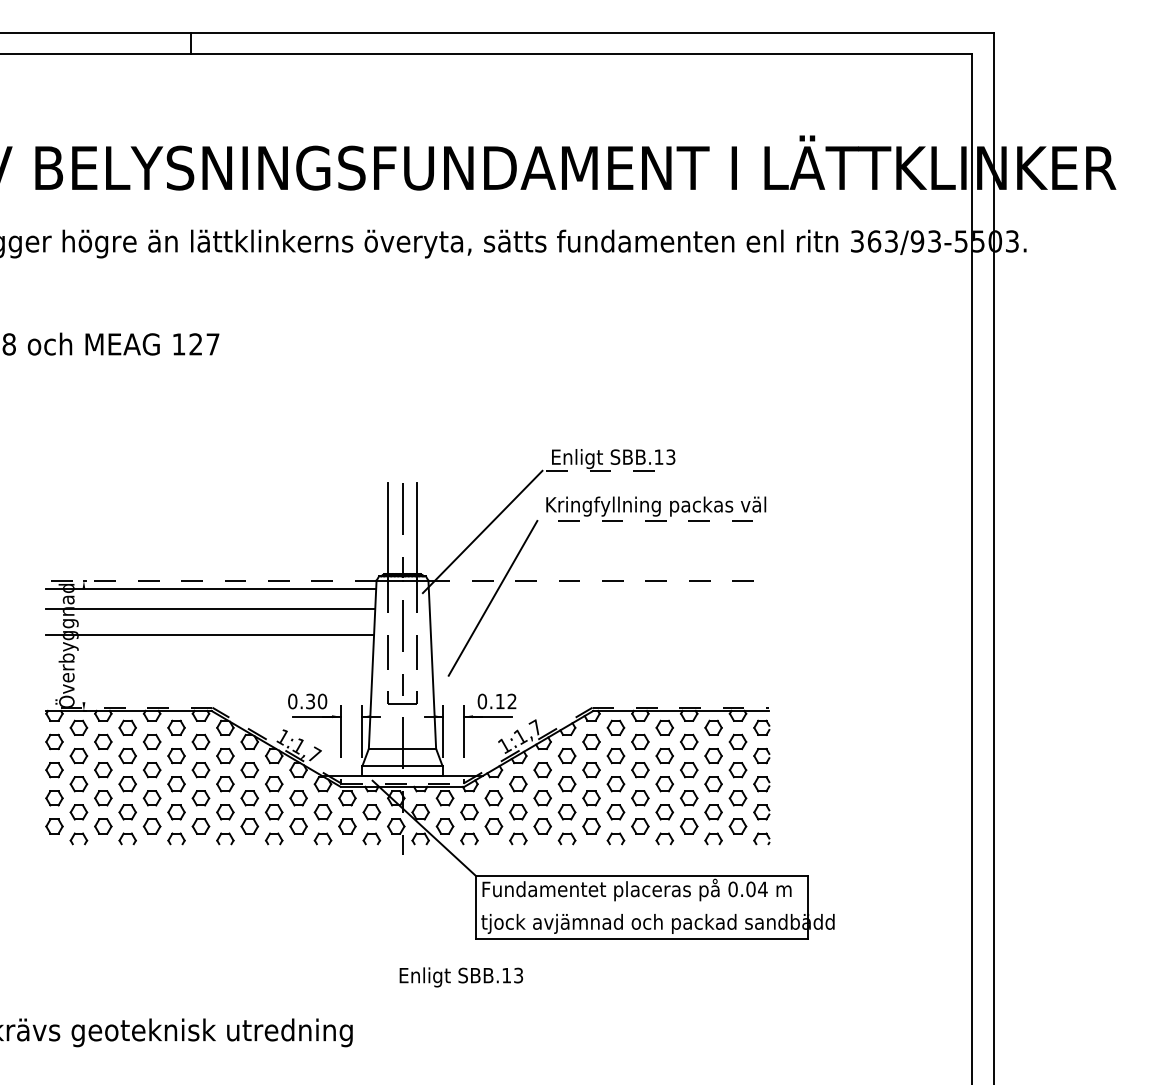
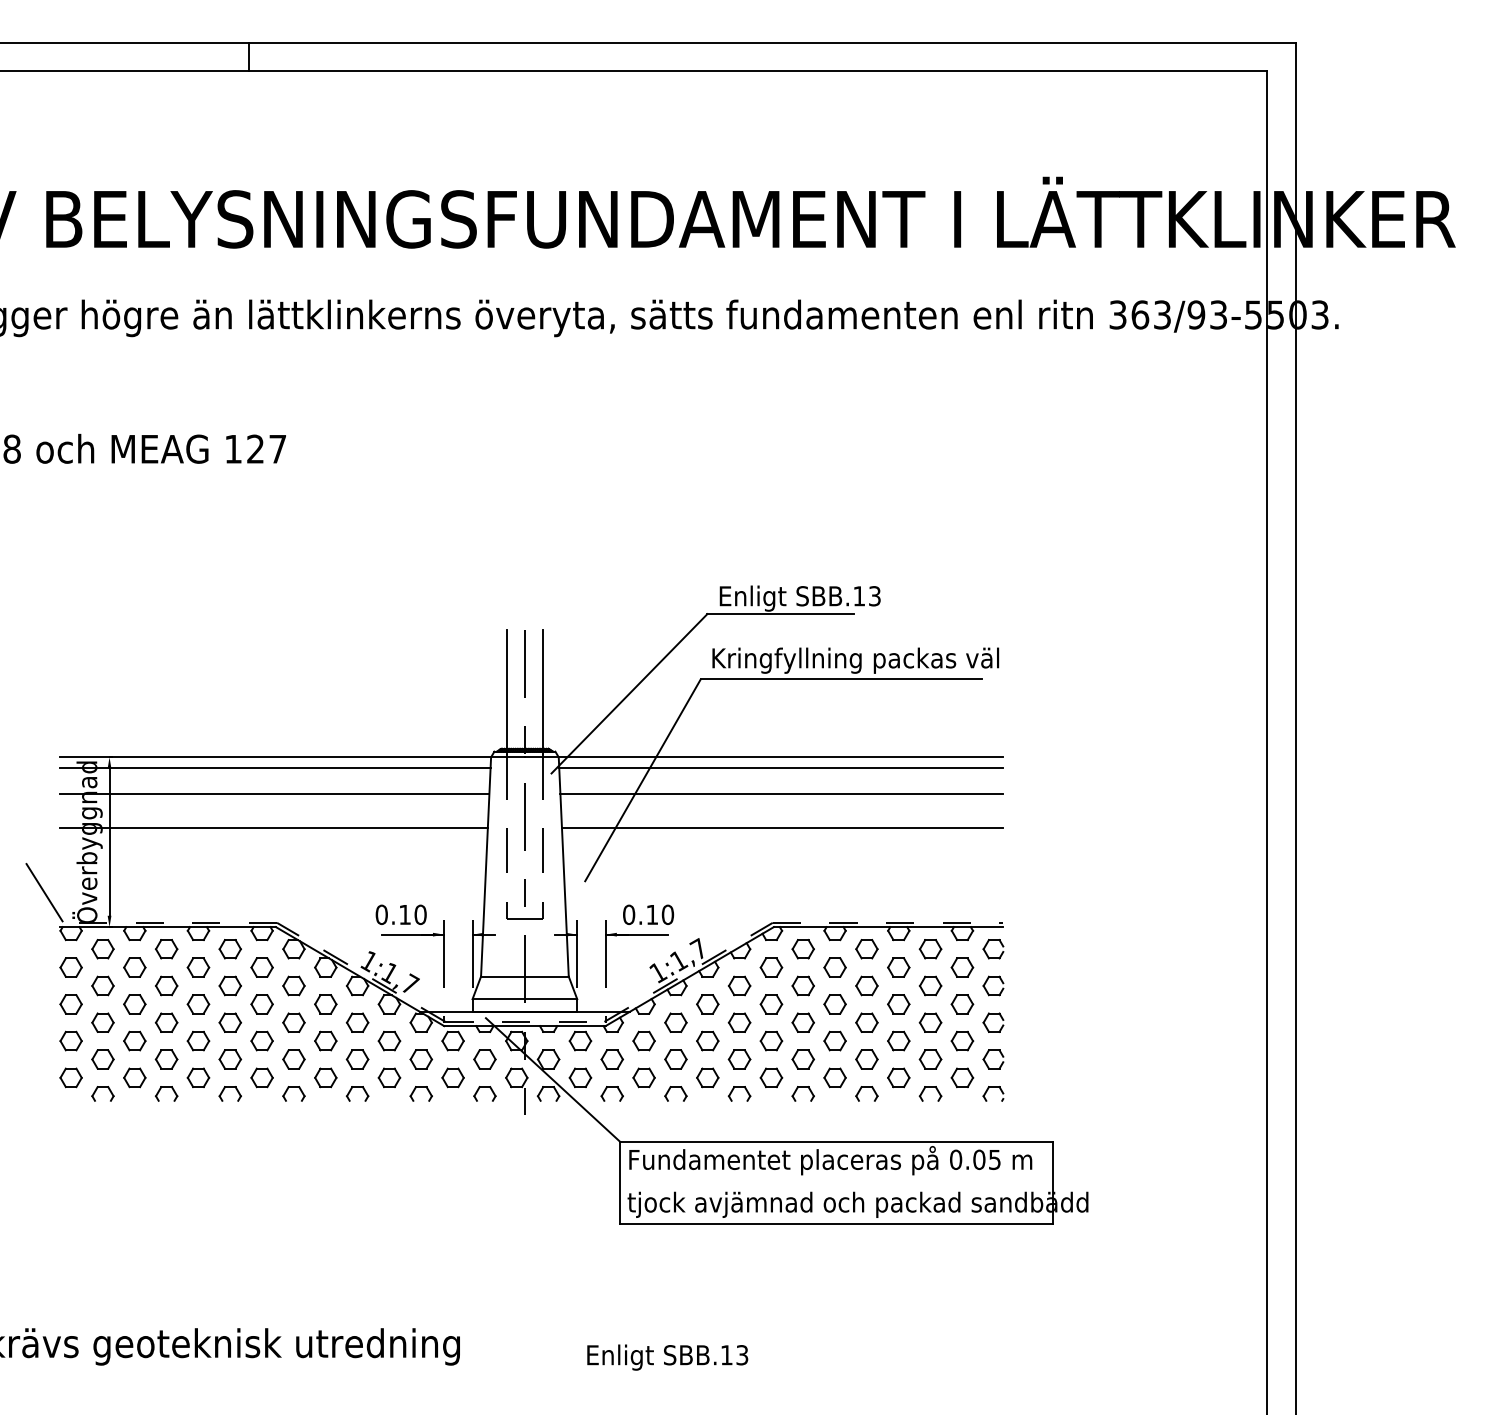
line: (598, 471) -> (780, 614), dashed -> solid
line: (645, 521) -> (841, 679), dashed -> solid
line: (211, 580) -> (275, 757), dashed -> solid
line: (599, 580) -> (781, 757), dashed -> solid
line: (599, 588) -> (781, 767), added
line: (599, 609) -> (781, 794), added
line: (600, 635) -> (782, 828), added
line: (83, 645) -> (109, 841), added
line: (34, 684) -> (44, 892), added
text: (310, 701) -> (404, 914), 0.30 -> 0.10
text: (511, 701) -> (667, 914), 0.12 -> 0.10
text: (762, 889) -> (994, 1160), 0.04 -> 0.05
text: (461, 977) -> (667, 1357), moved

